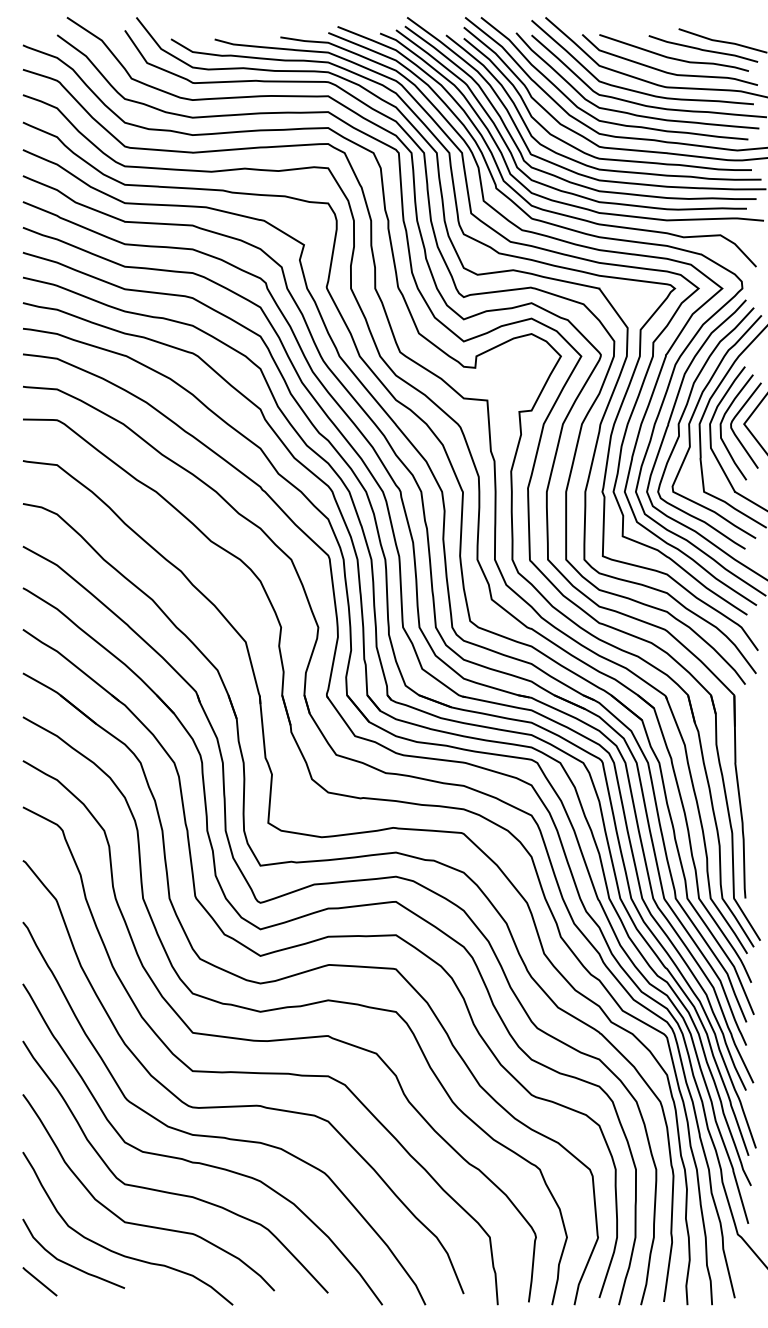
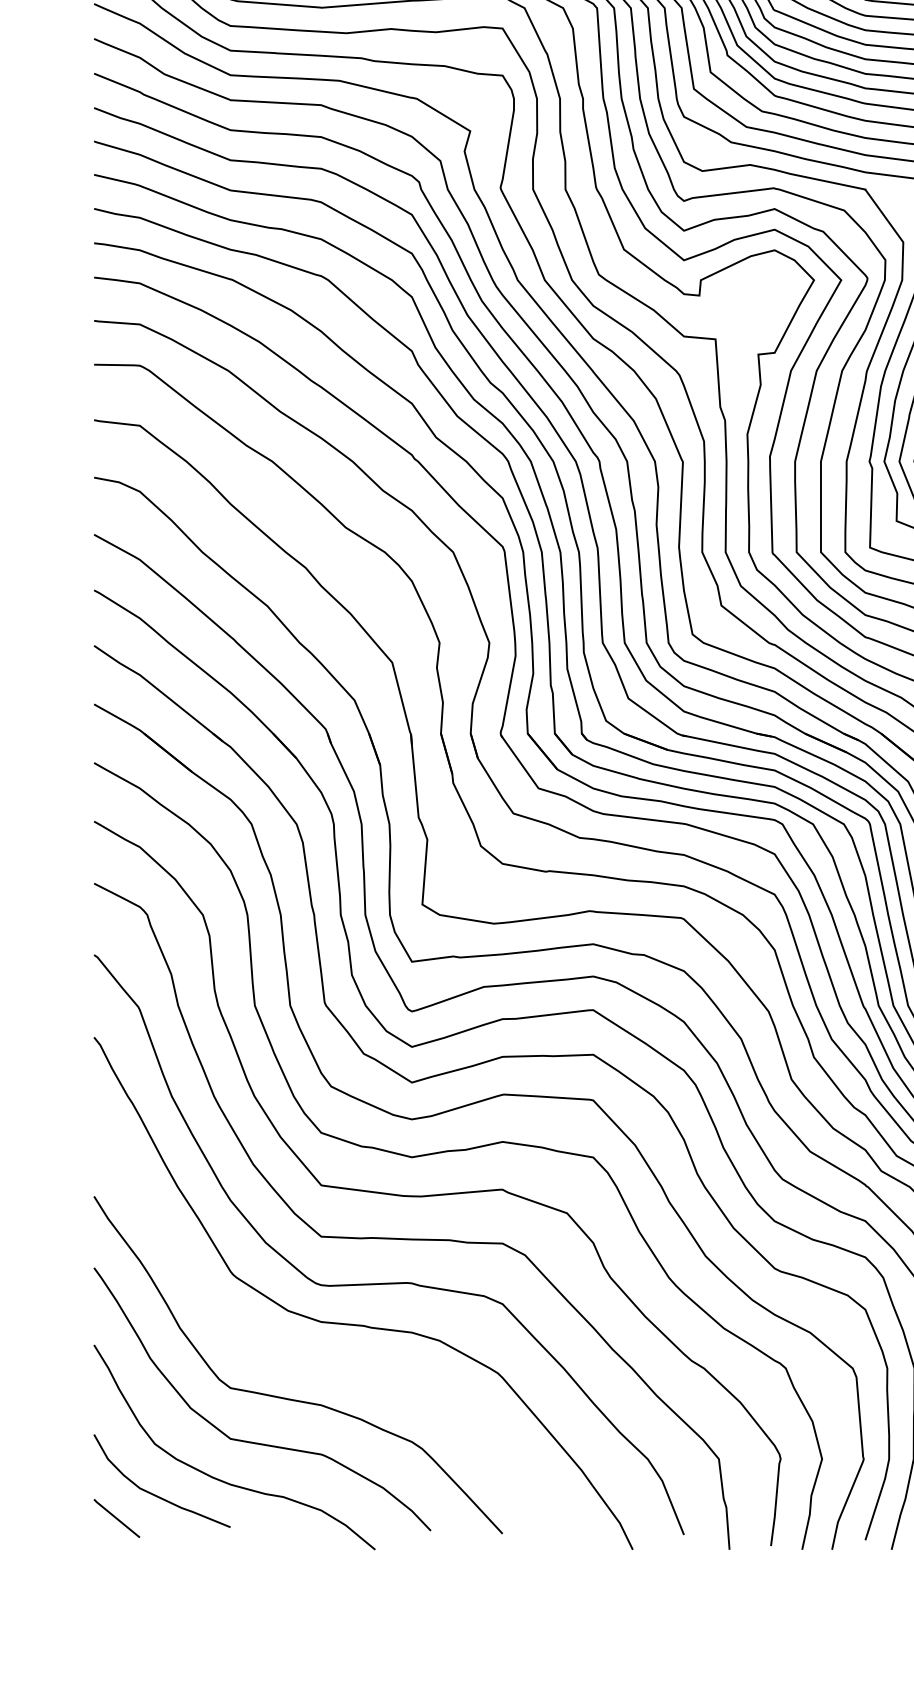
curve: (201, 1162) -> (333, 1358), removed

